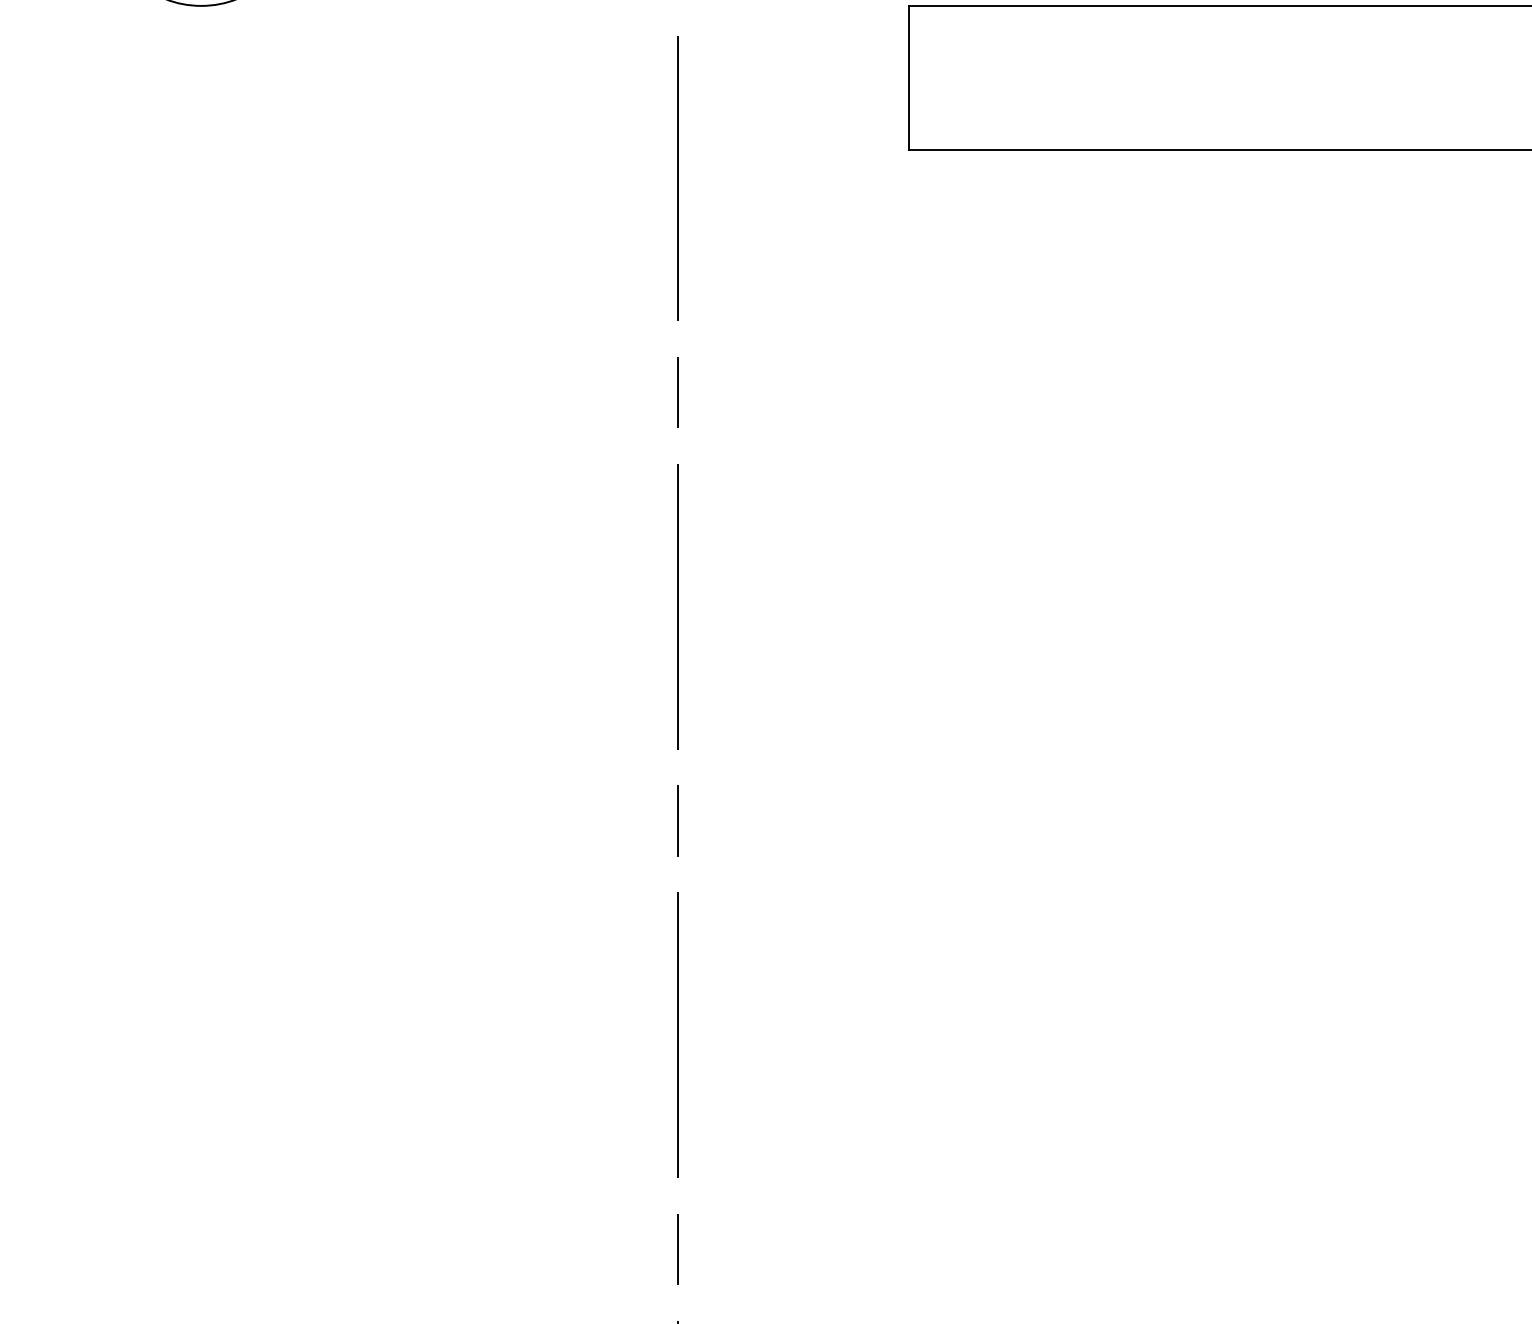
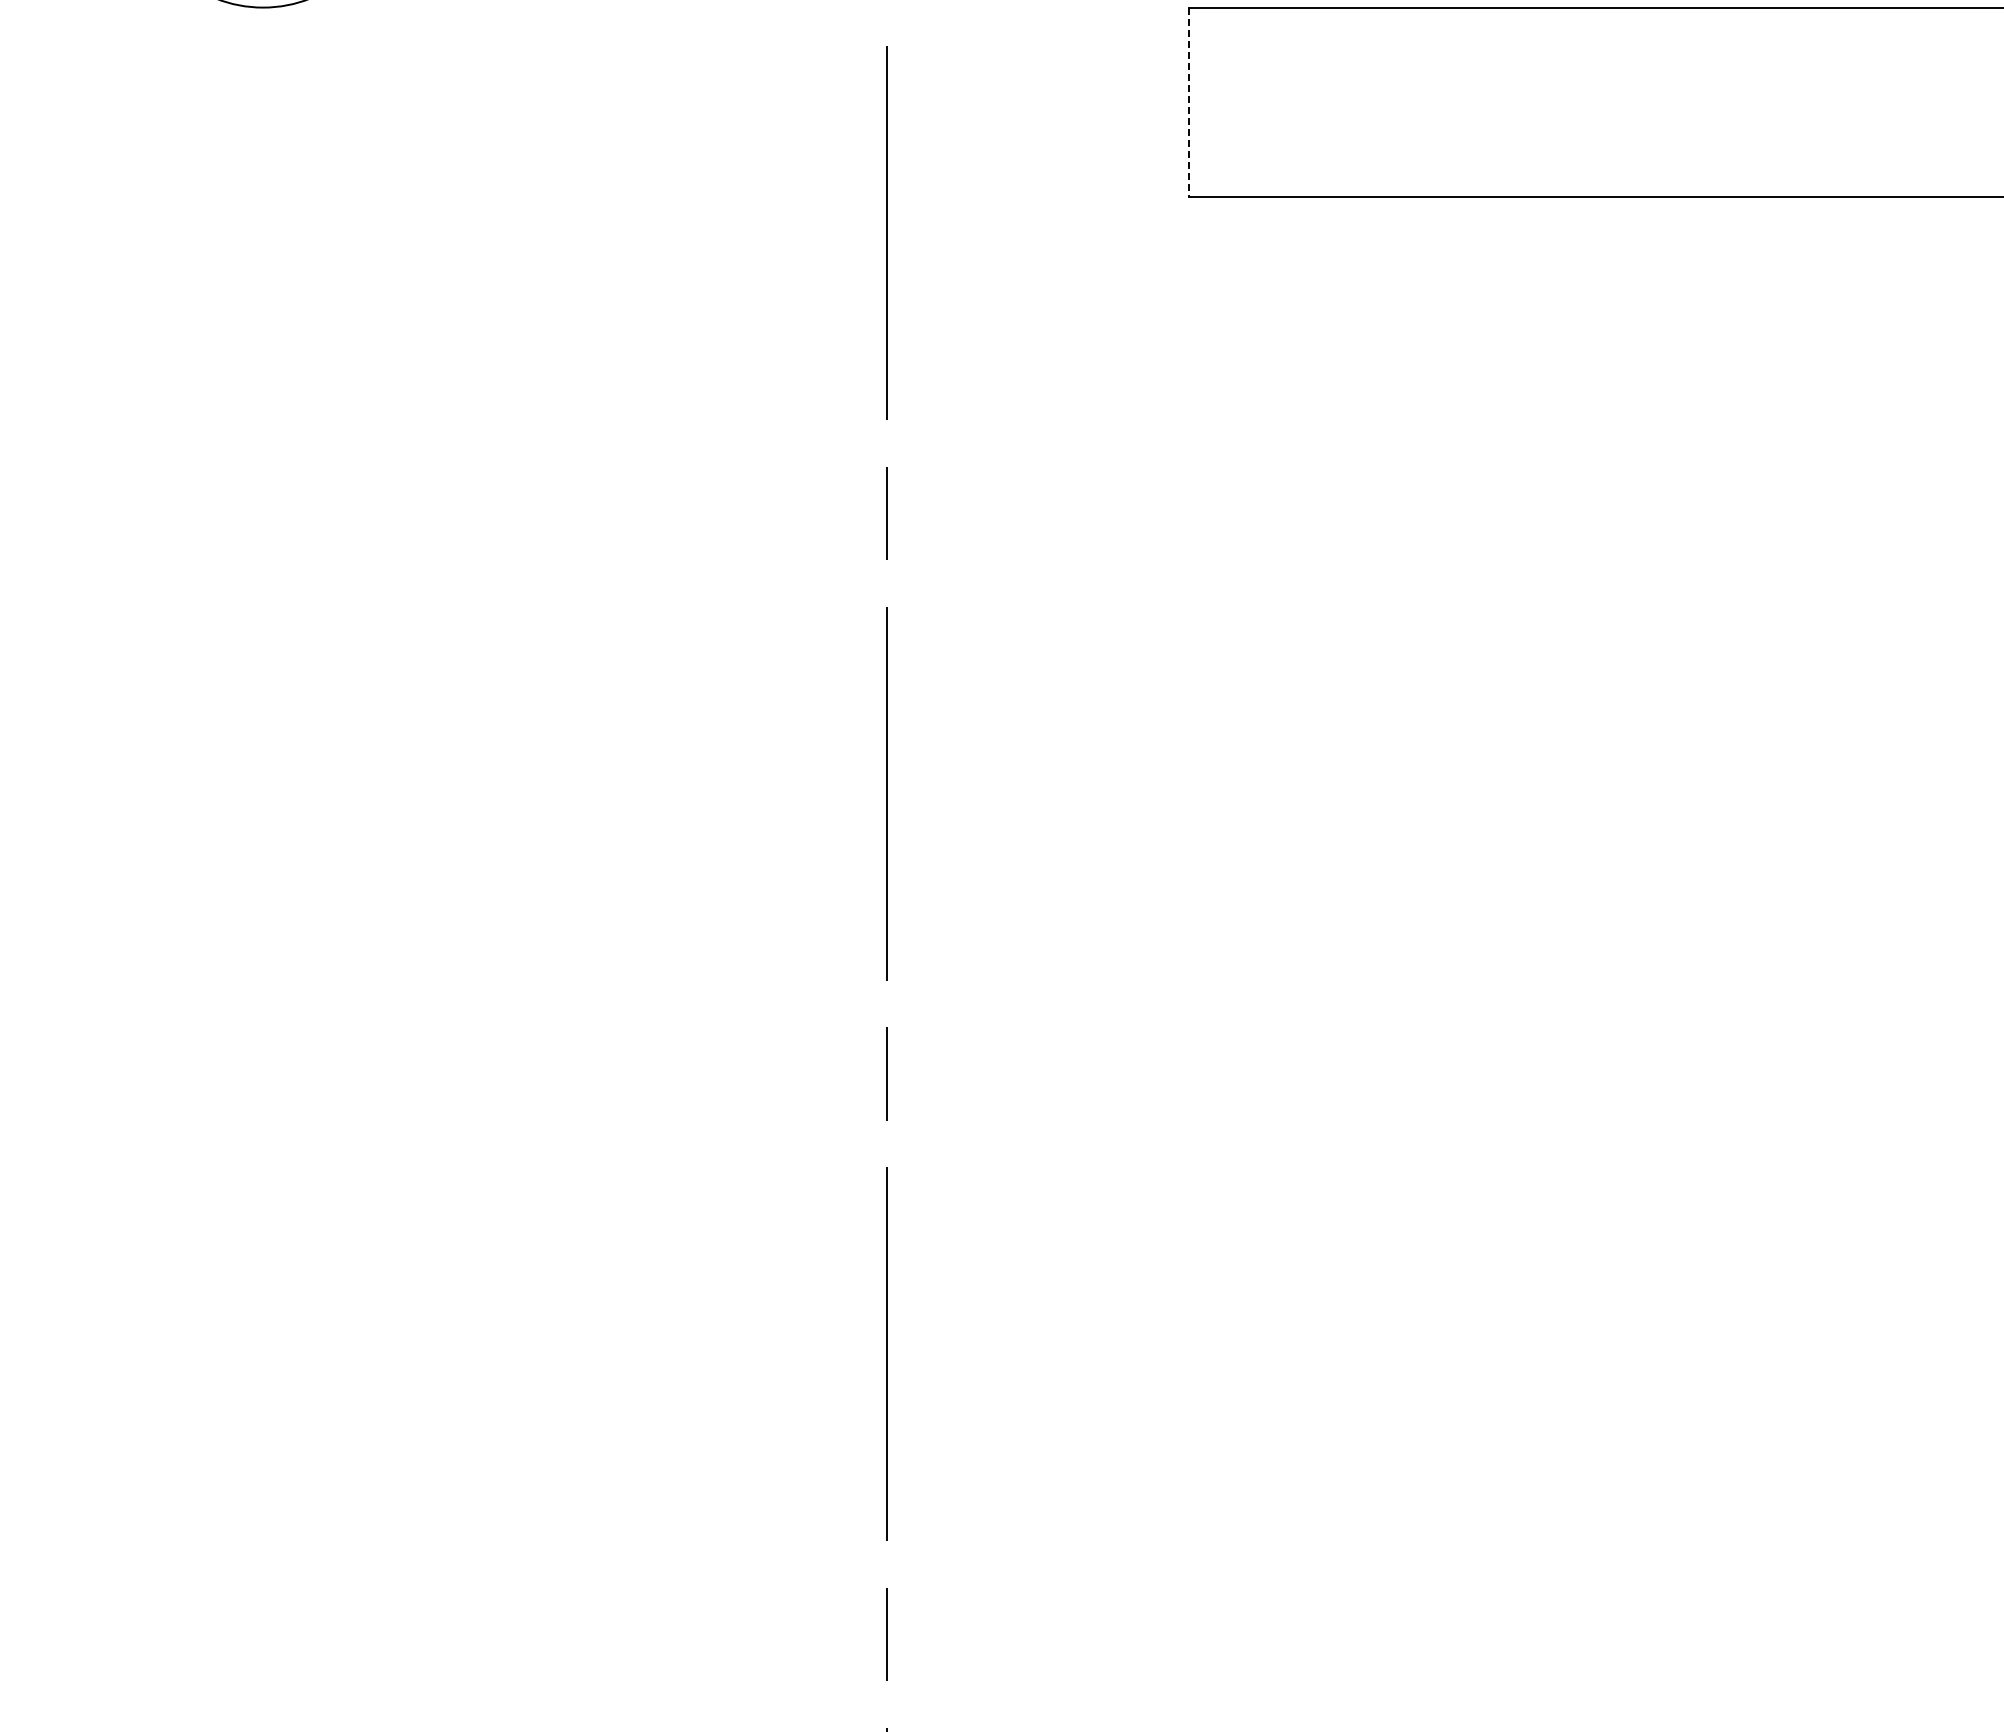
line: (908, 78) -> (1188, 102), solid -> dashed

